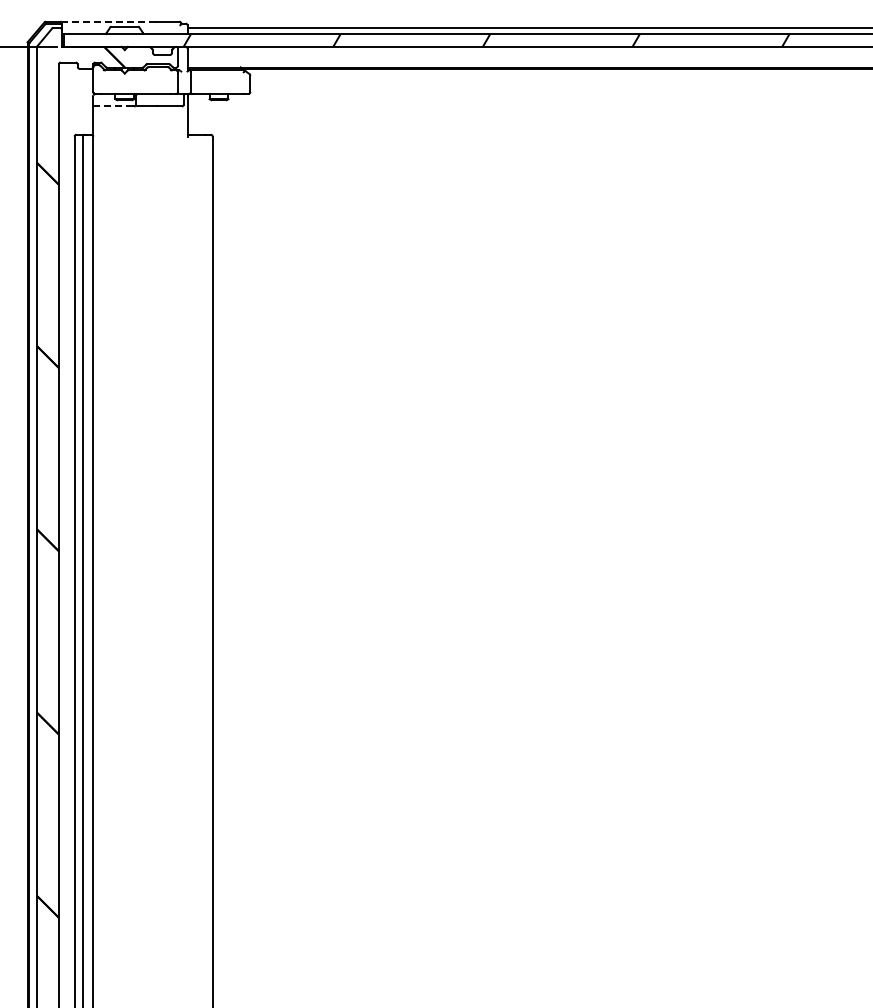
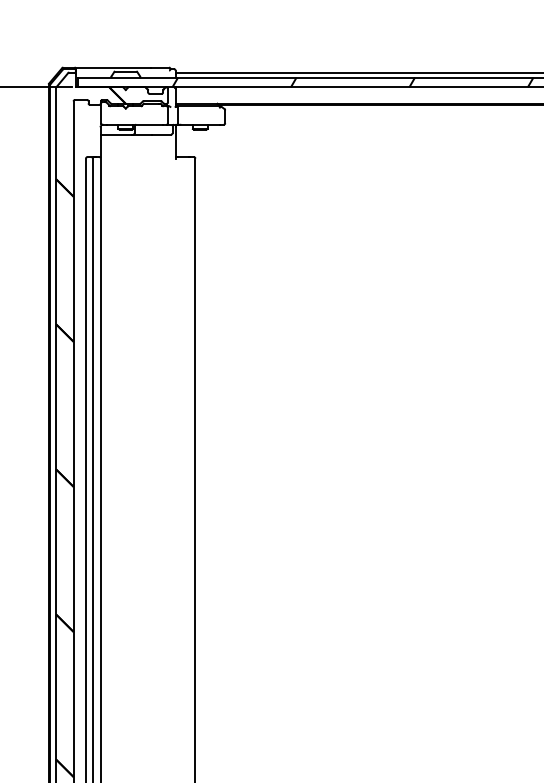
line: (107, 21) -> (112, 67), dashed -> solid
line: (113, 106) -> (116, 134), dashed -> solid

